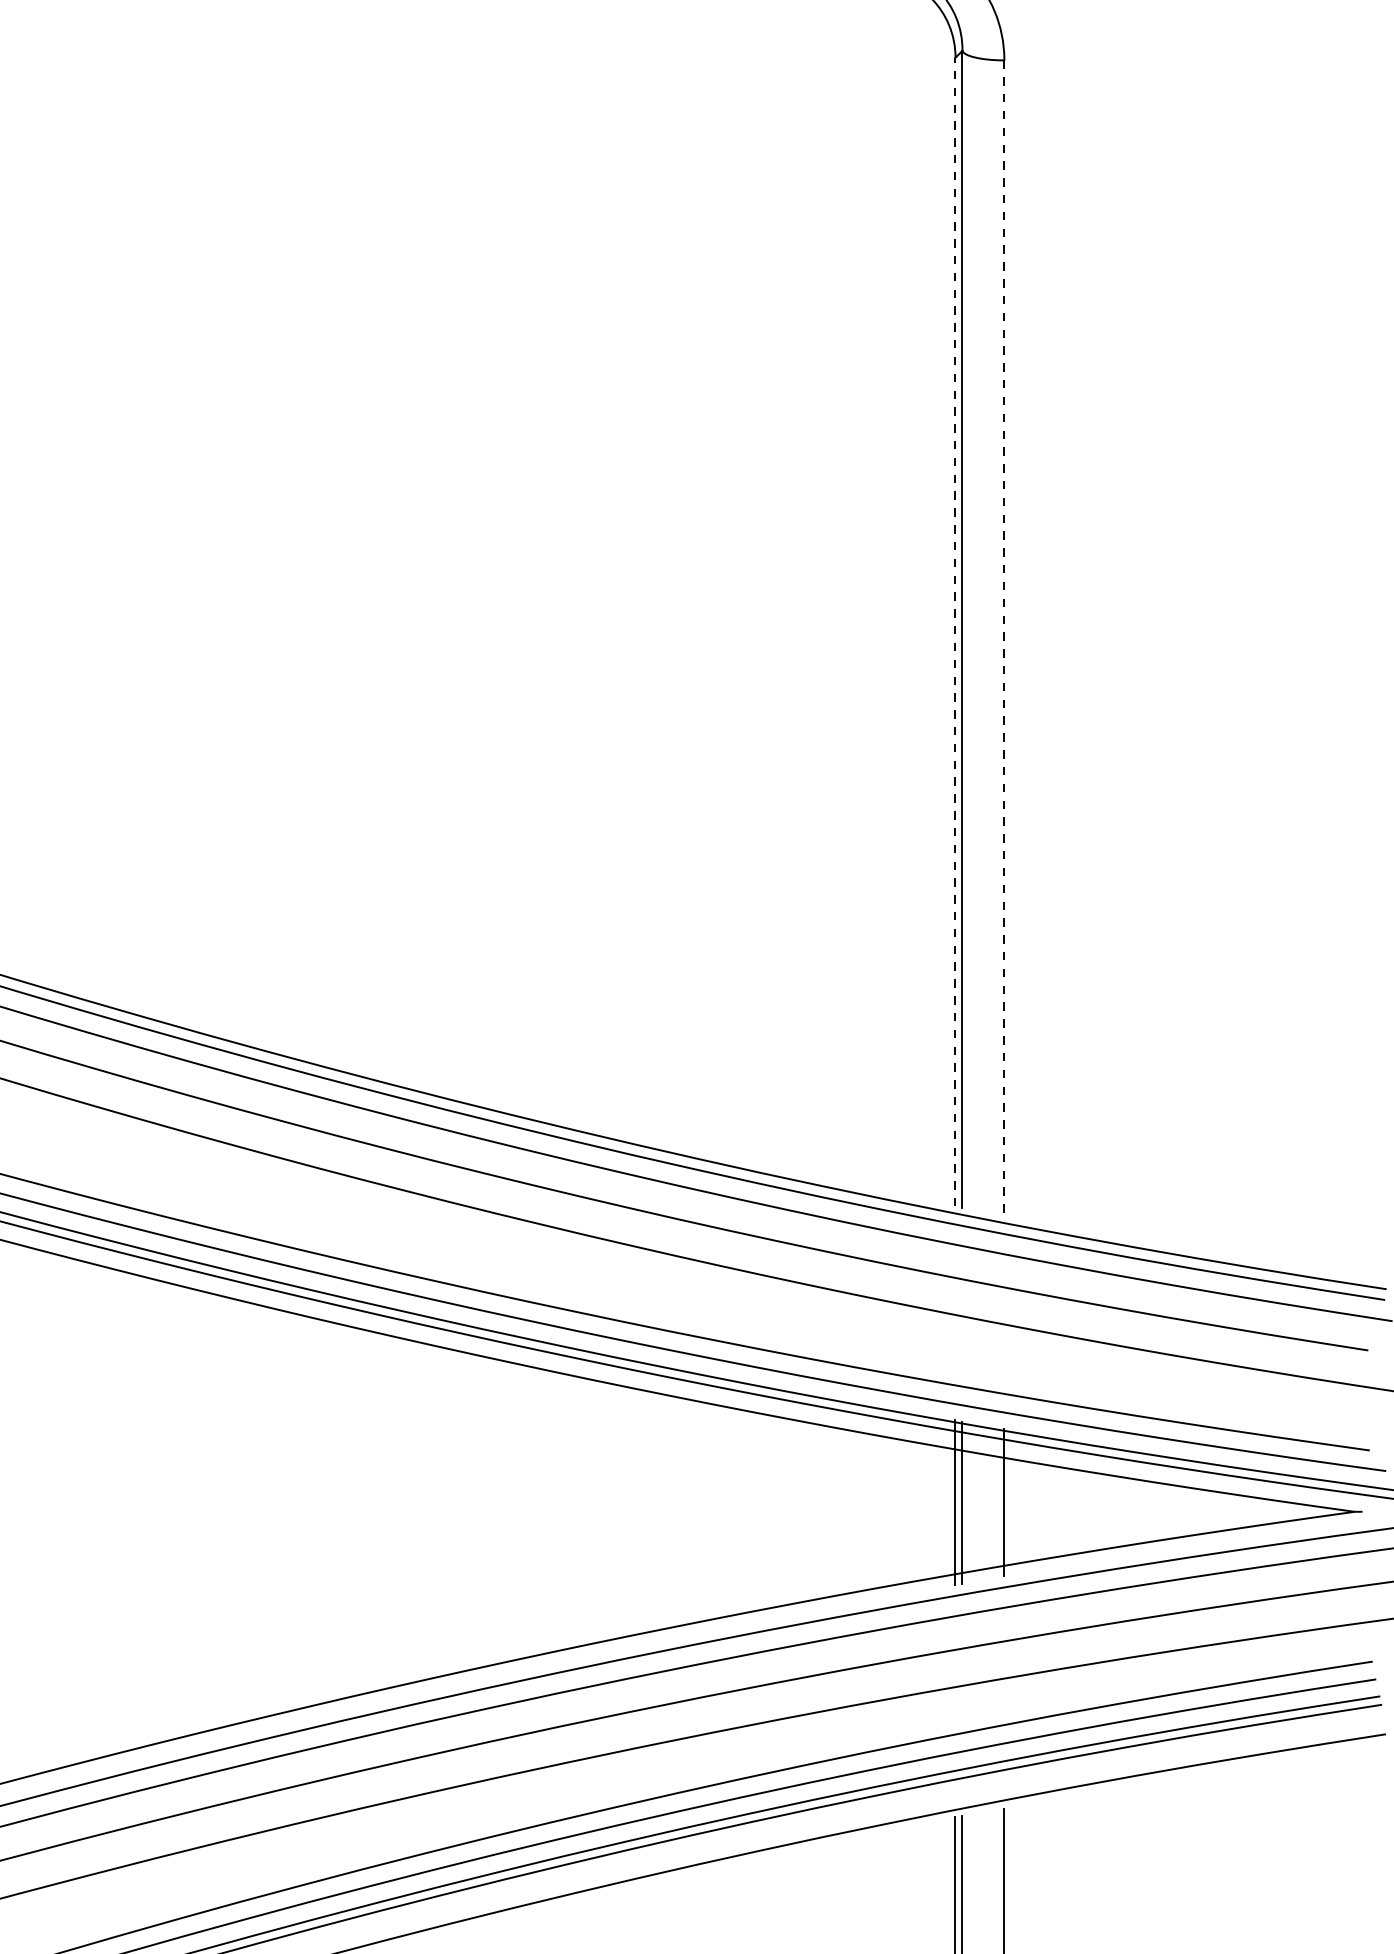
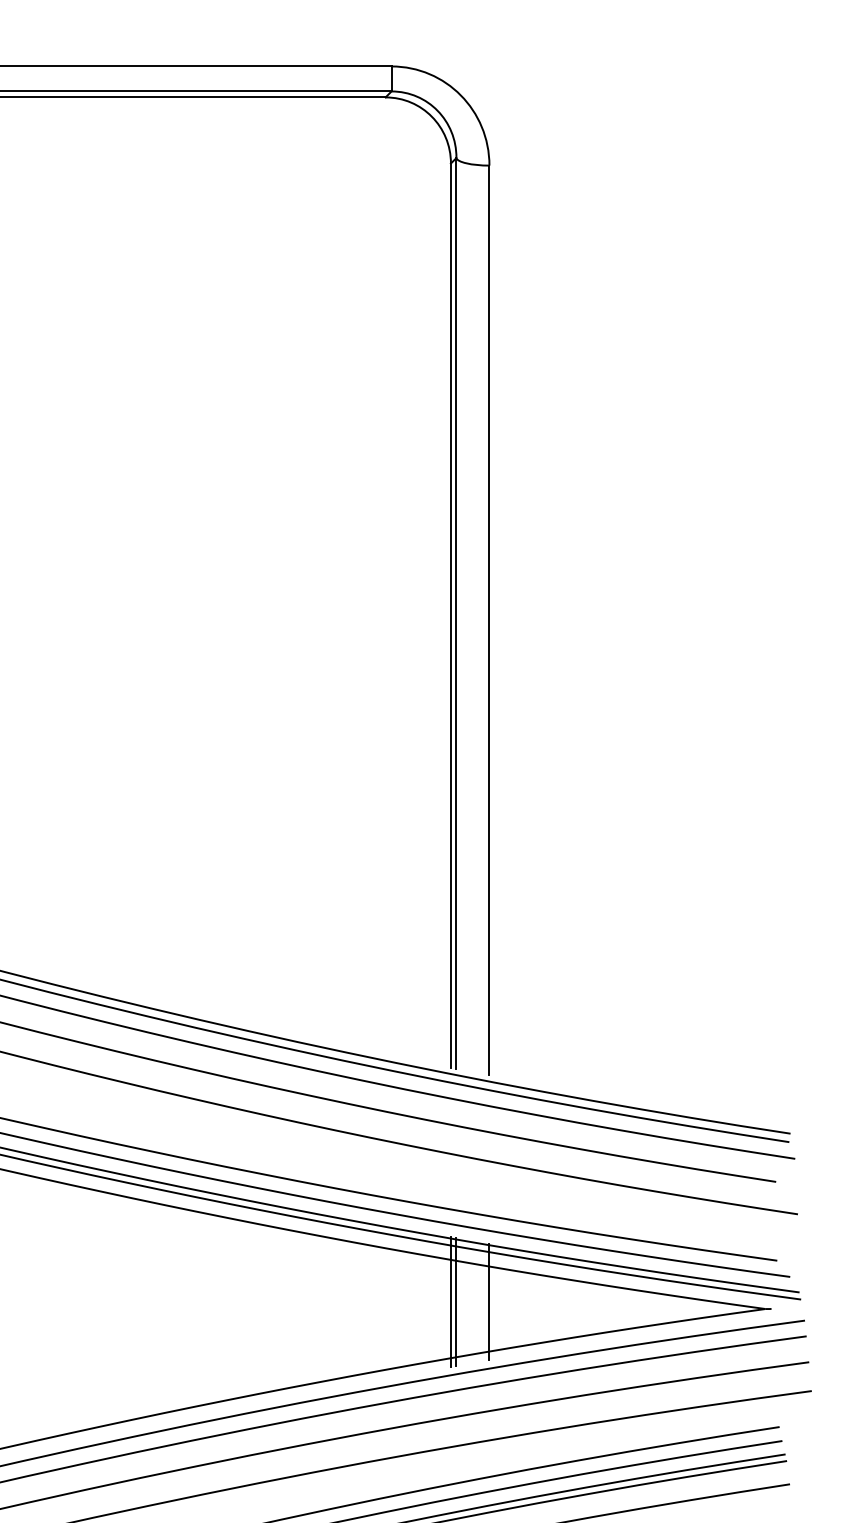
line: (955, 631) -> (450, 615), dashed -> solid
line: (1004, 637) -> (489, 620), dashed -> solid

